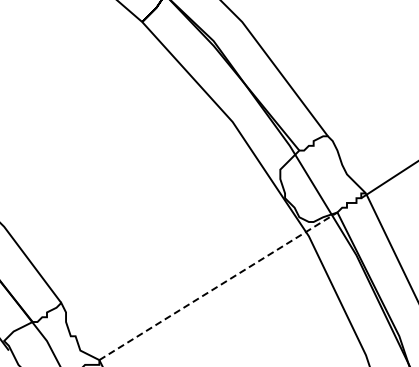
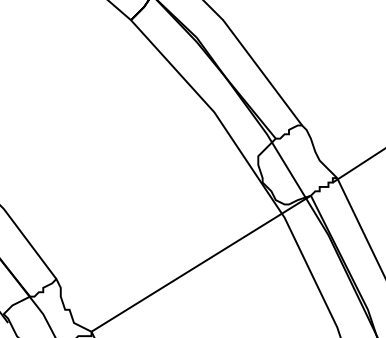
line: (218, 286) -> (201, 263), dashed -> solid

